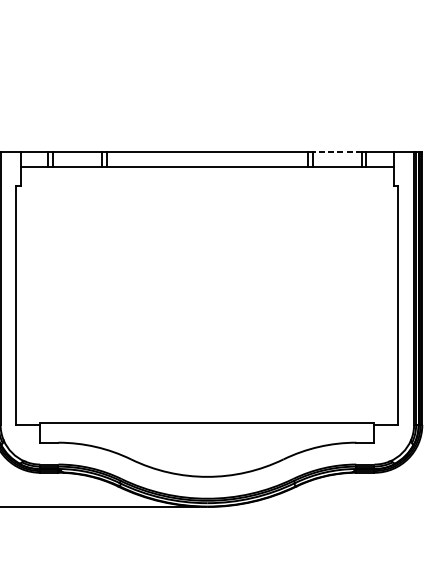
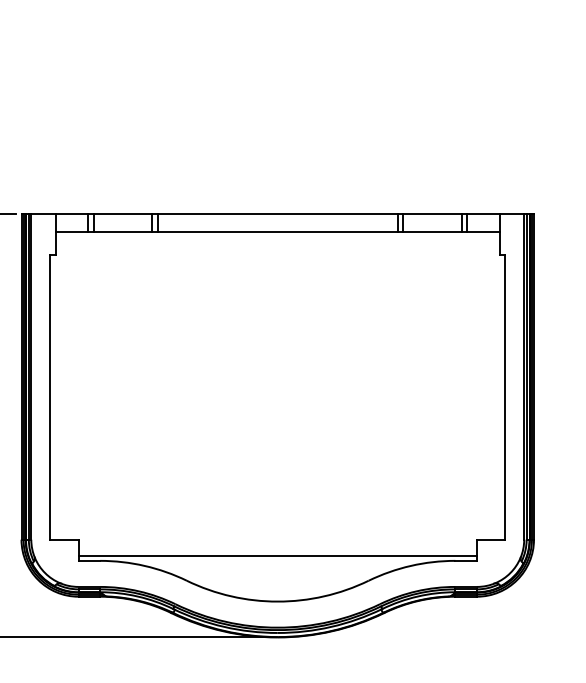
line: (337, 151) -> (432, 213), dashed -> solid
line: (207, 422) -> (277, 555), moved

